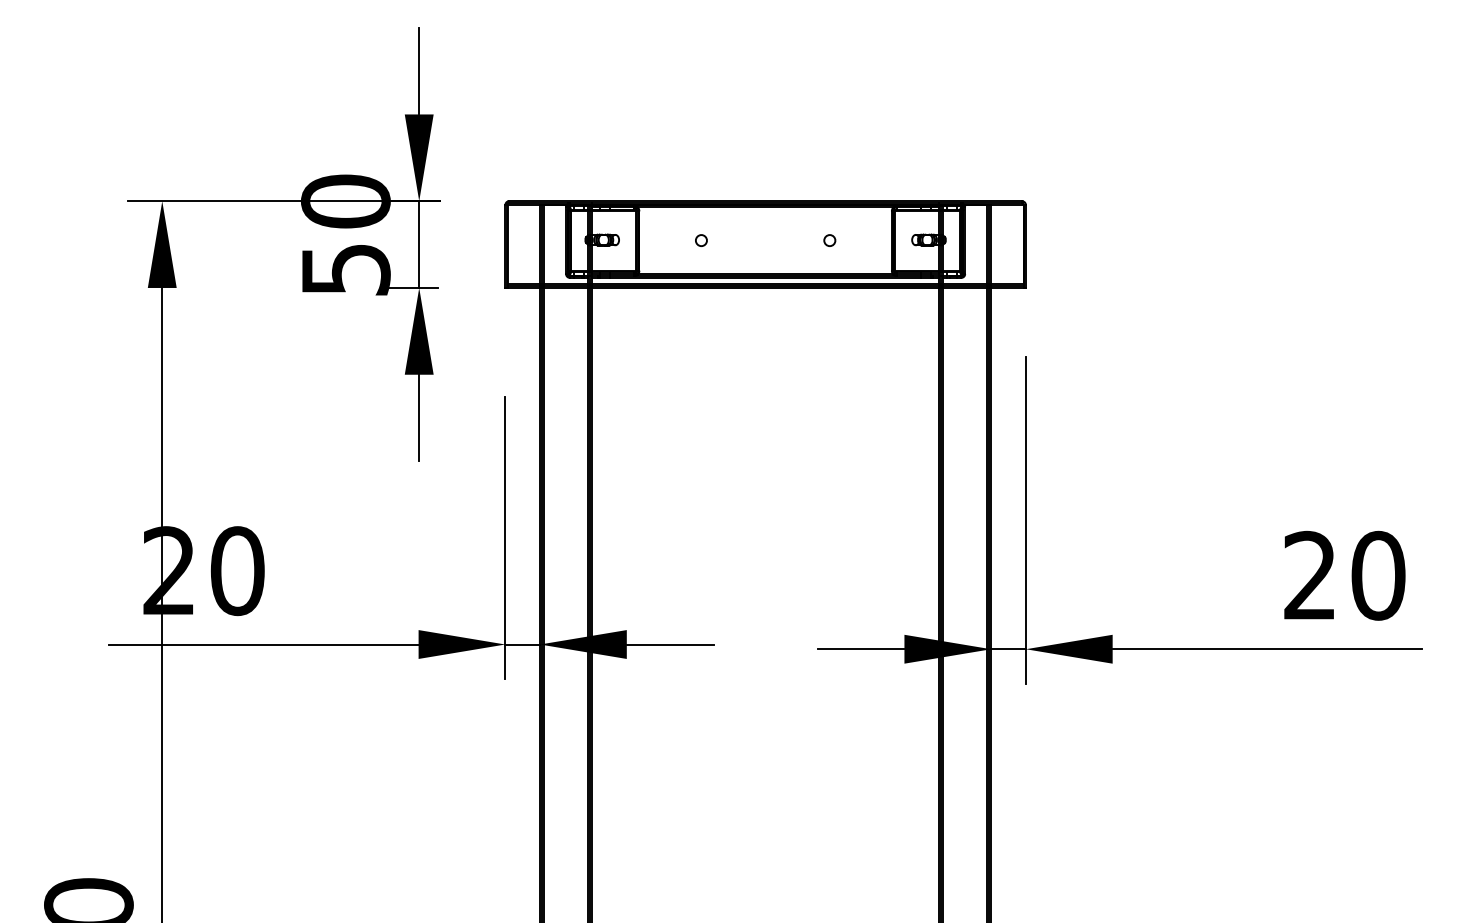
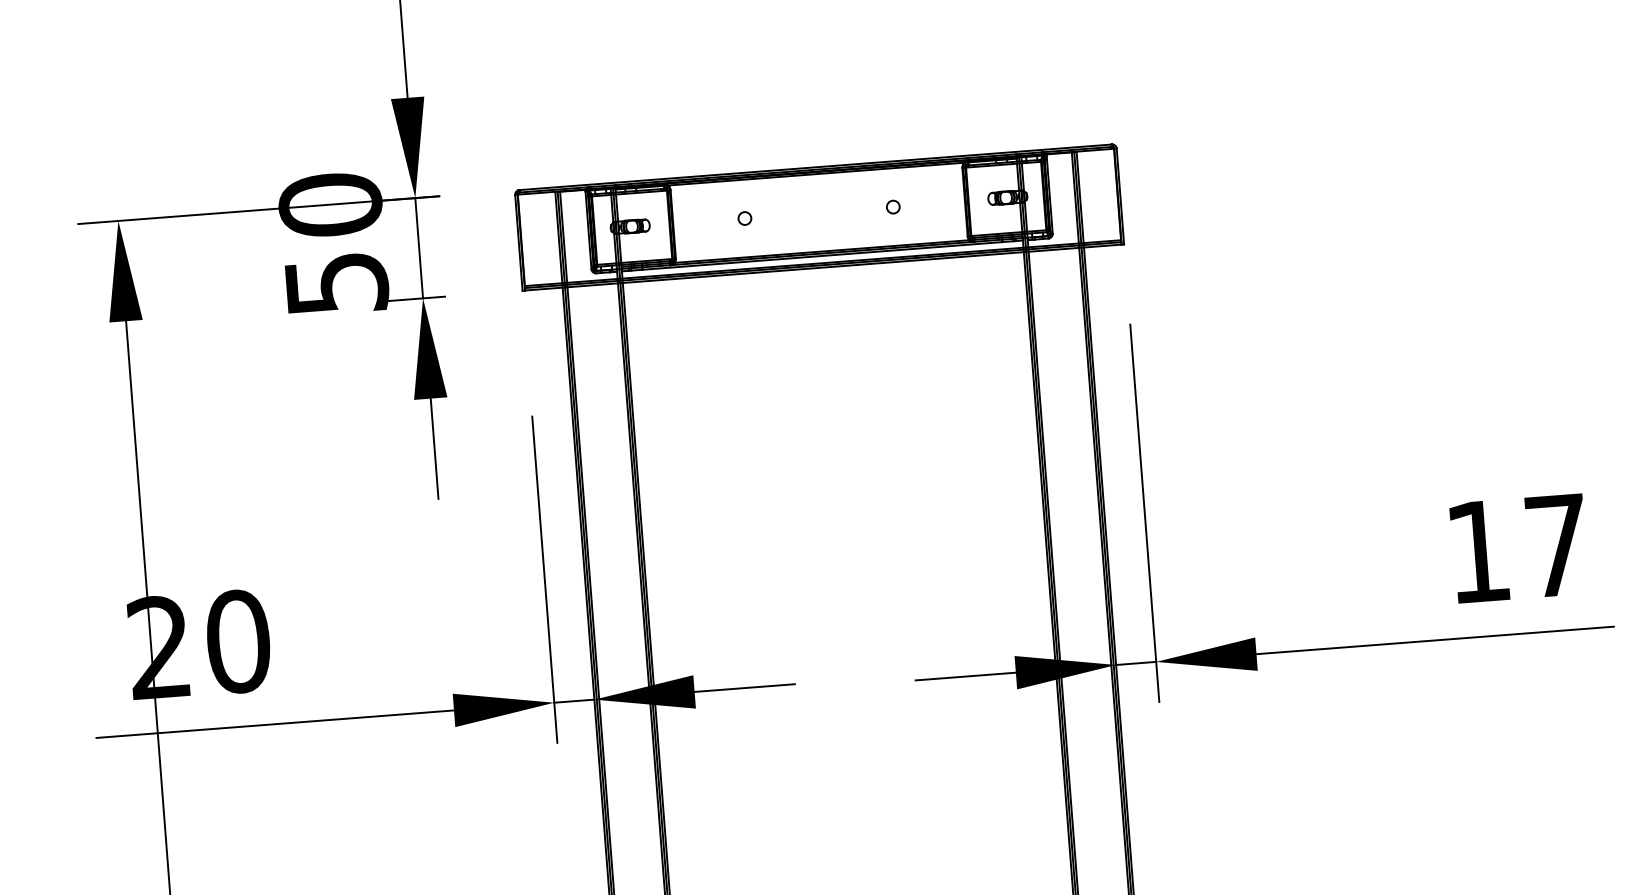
text: (1344, 575) -> (1517, 548), 20 -> 17

